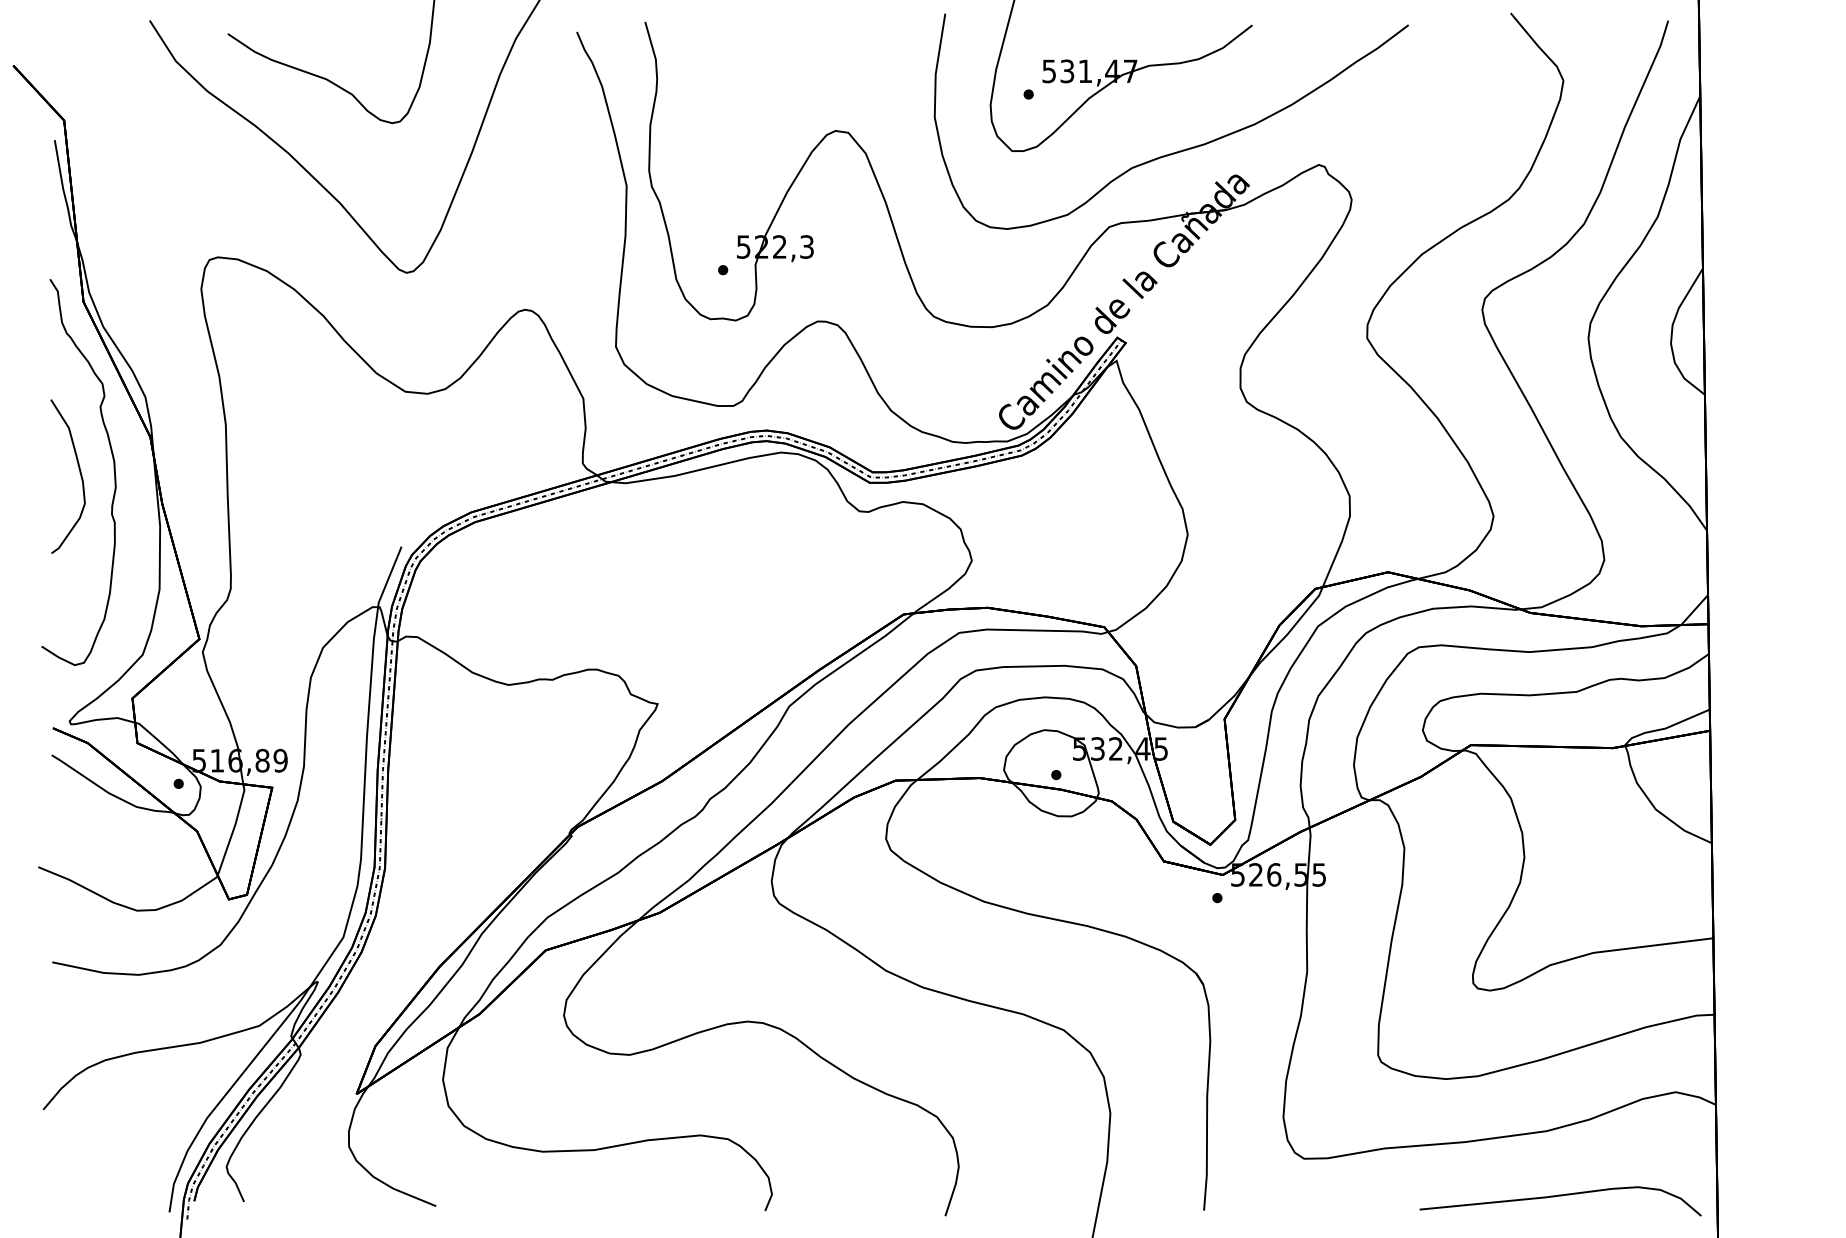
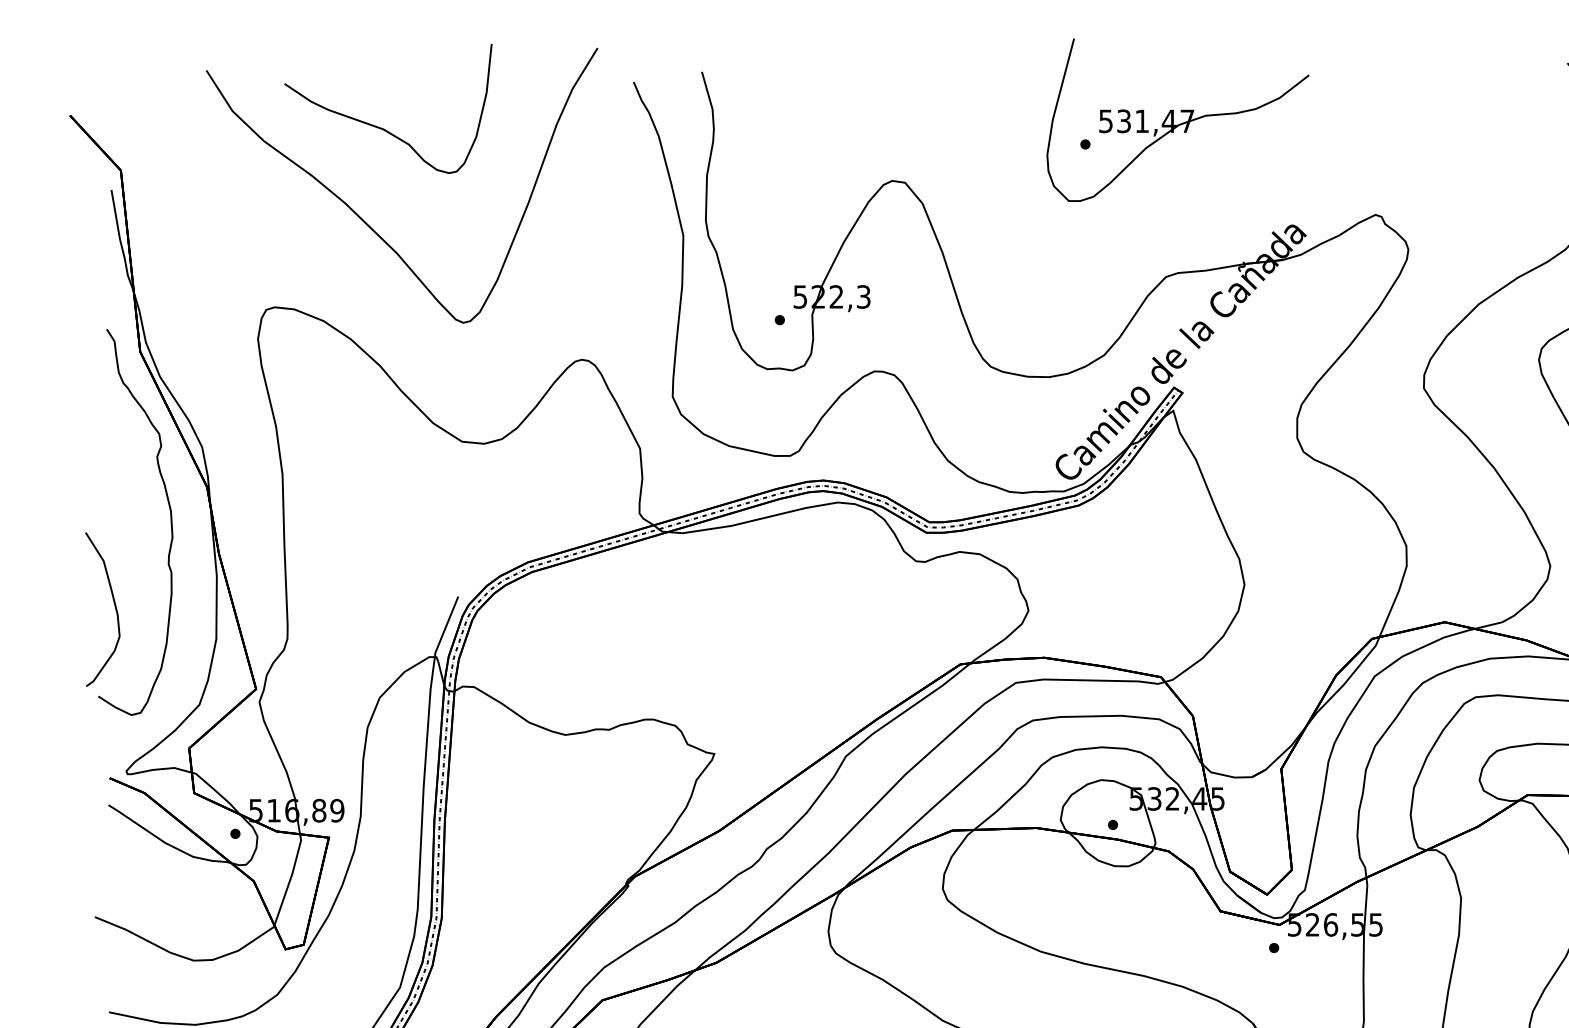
curve: (1179, 150) -> (1236, 200), removed
curve: (79, 472) -> (114, 605), moved

